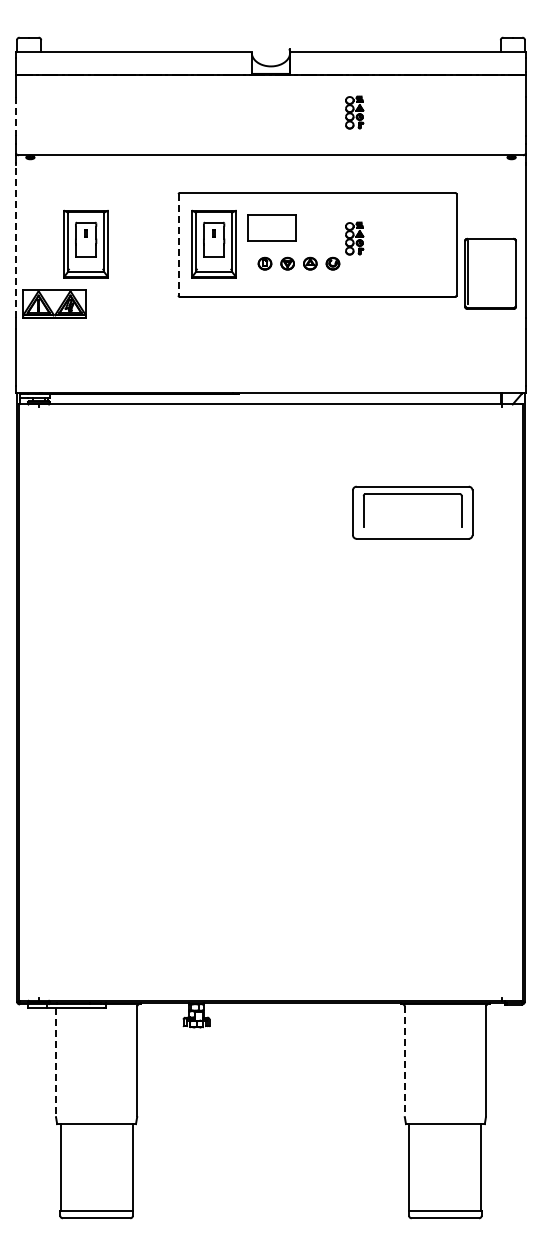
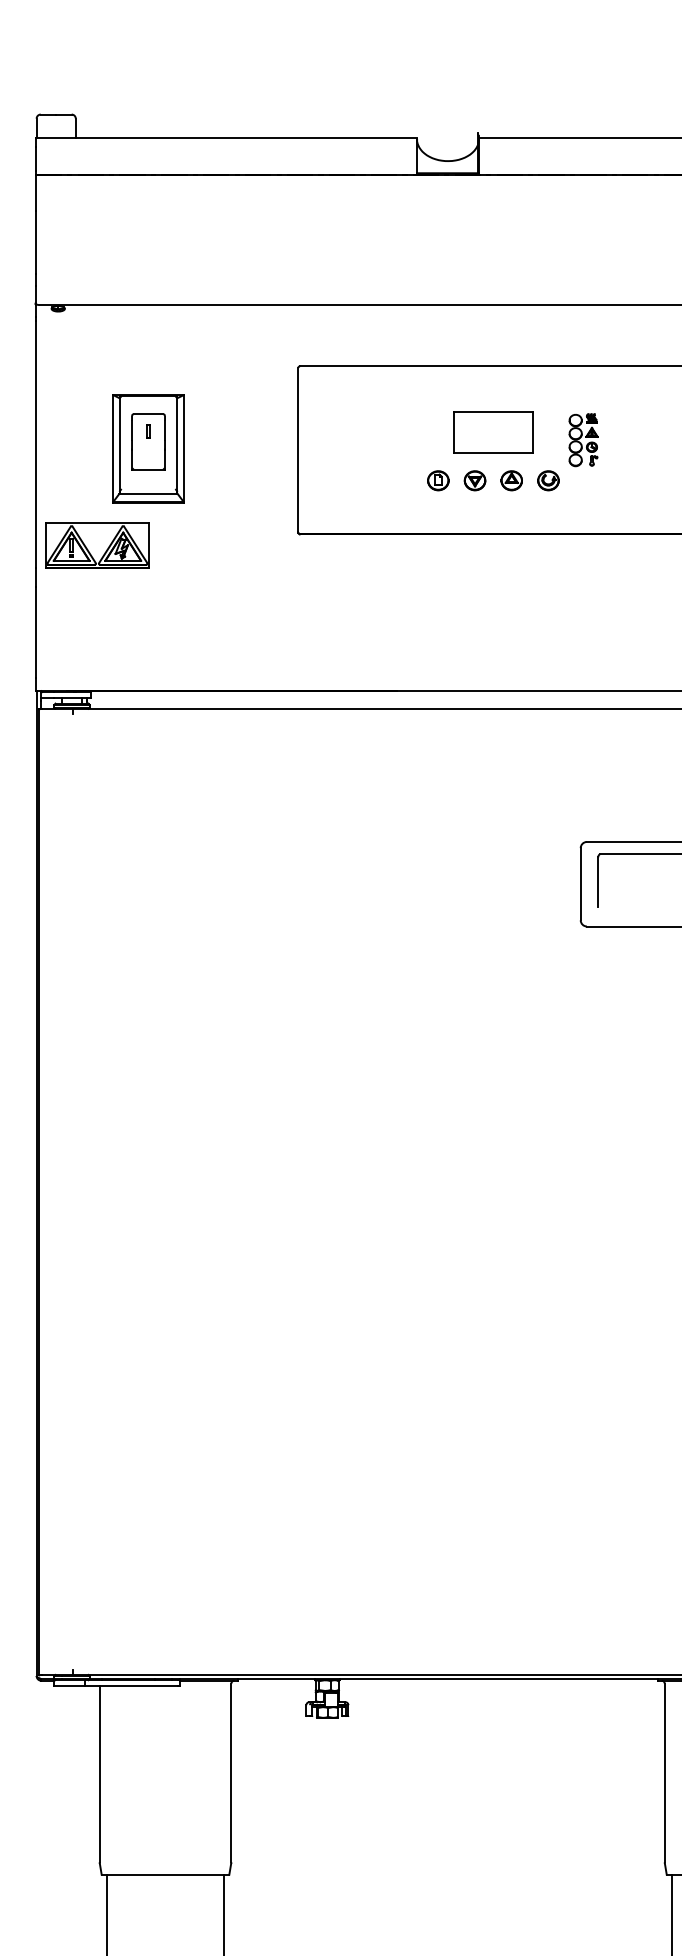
part: (354, 112) -> (583, 235), removed
line: (16, 116) -> (35, 242), dashed -> solid
part: (271, 227) -> (492, 431), moved
line: (16, 240) -> (35, 443), dashed -> solid
part: (213, 243) -> (354, 448), removed
line: (178, 244) -> (298, 449), dashed -> solid
line: (404, 1061) -> (664, 1773), dashed -> solid
line: (55, 1062) -> (98, 1774), dashed -> solid

